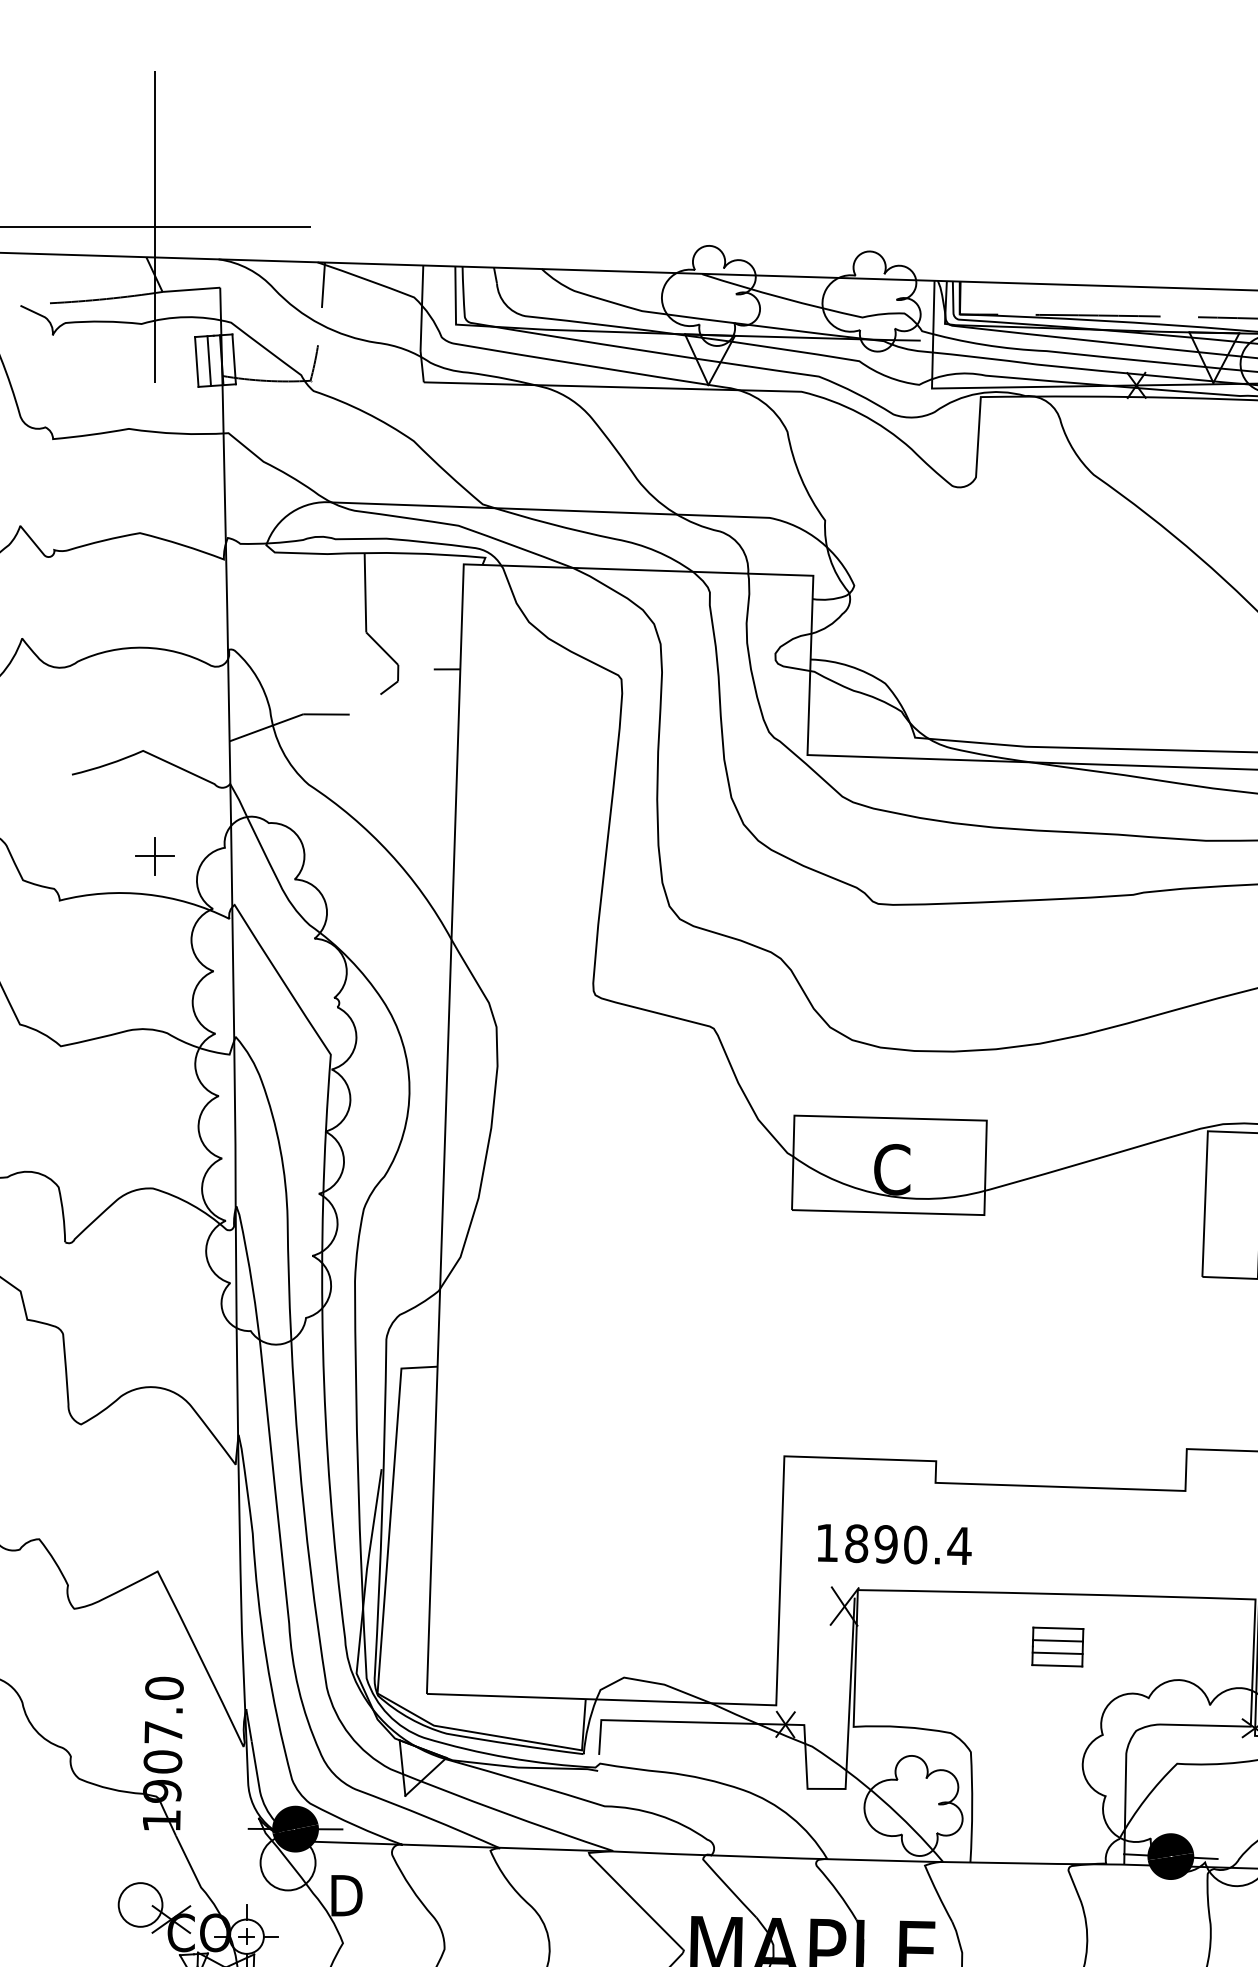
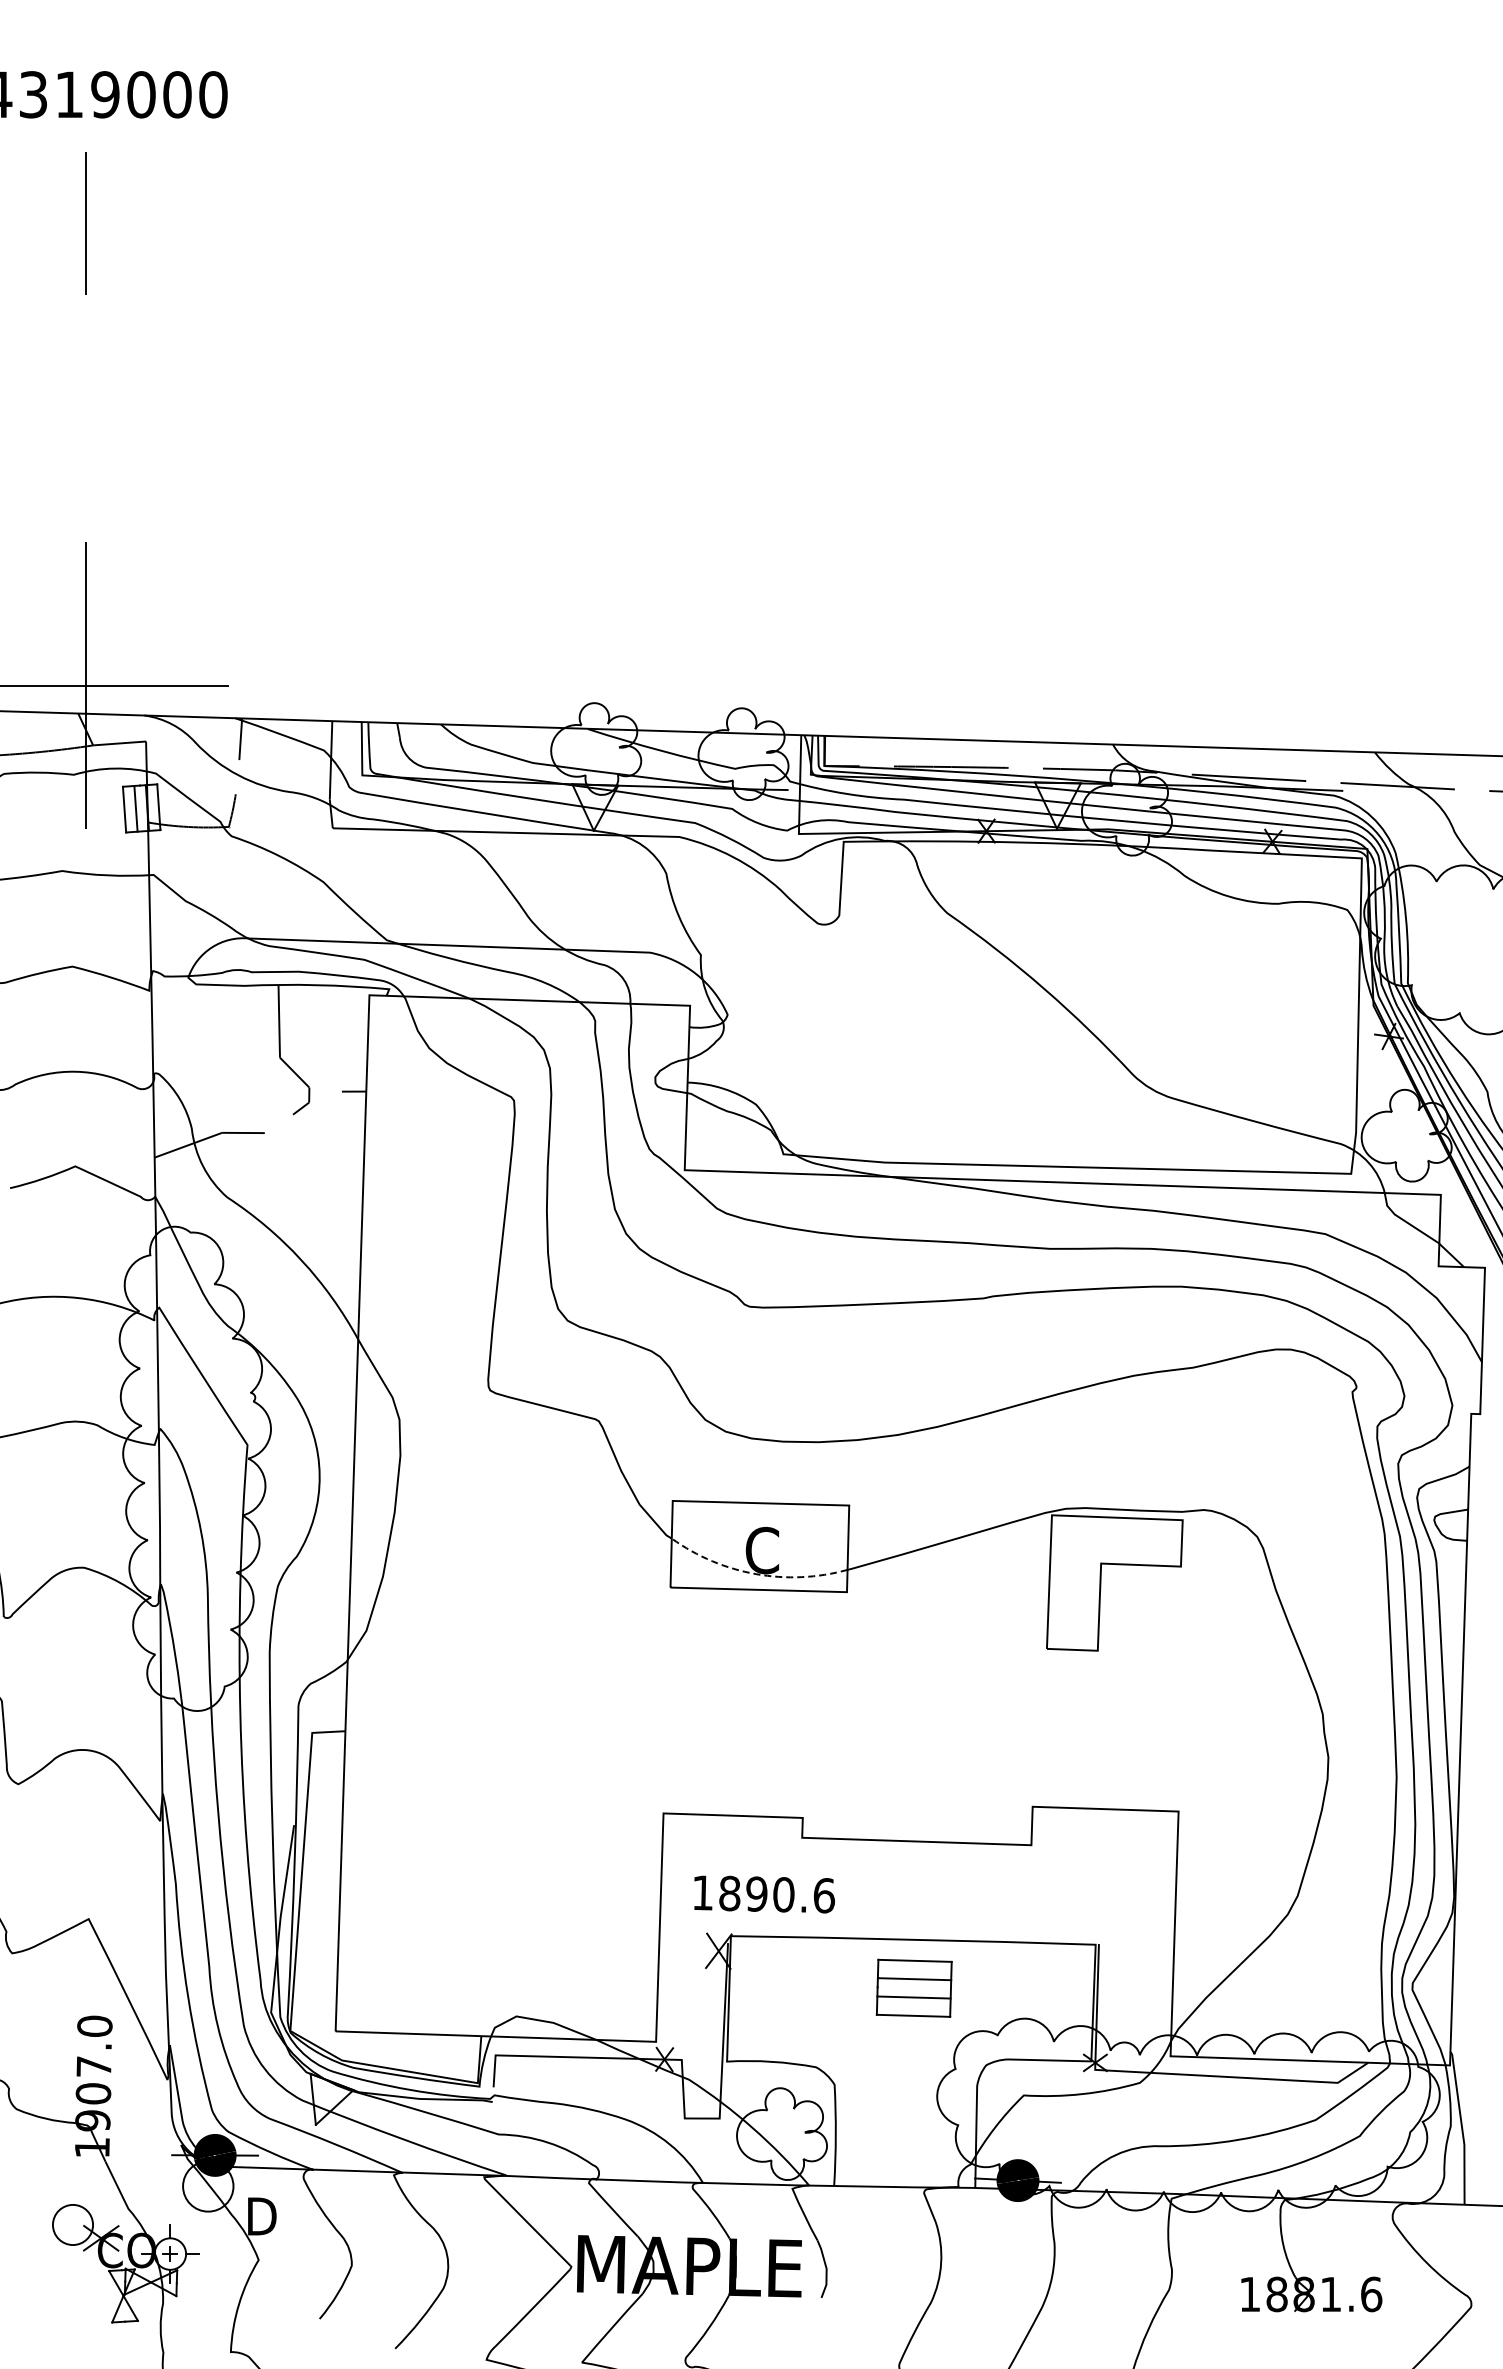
part: (154, 855) -> (85, 1262), removed
line: (885, 1195) -> (756, 1574), solid -> dashed
text: (958, 1545) -> (823, 1895), 1890.4 -> 1890.6
part: (1057, 1647) -> (914, 1988), size x1.6

